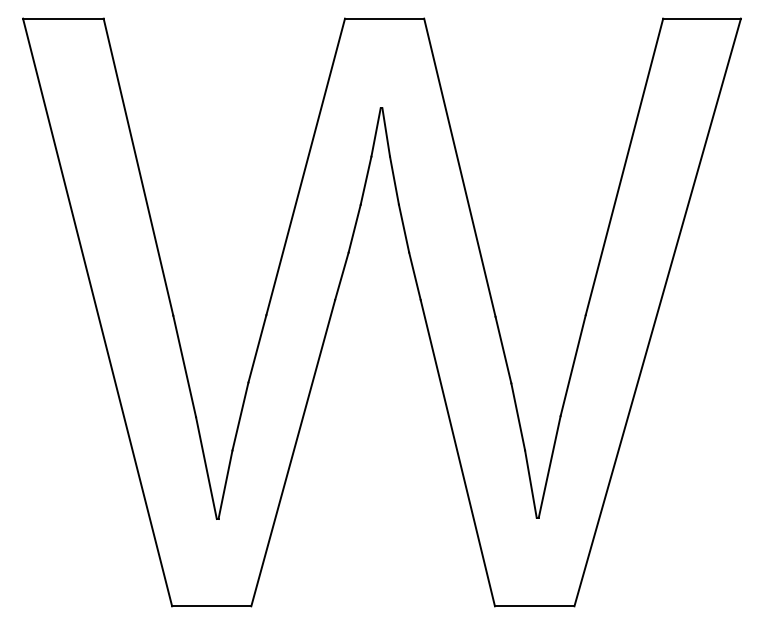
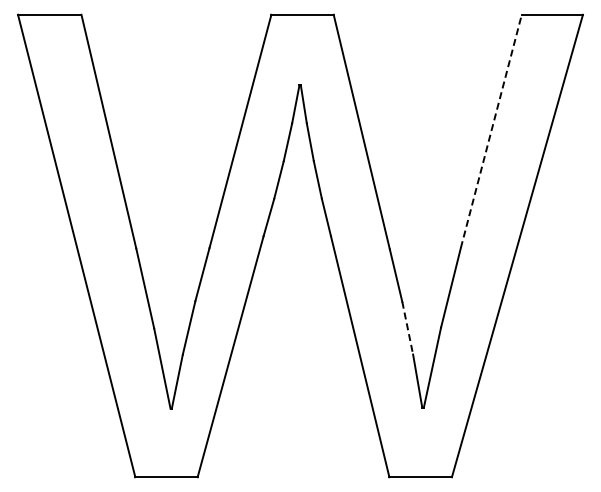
line: (624, 167) -> (491, 131), solid -> dashed
line: (517, 417) -> (407, 328), solid -> dashed

